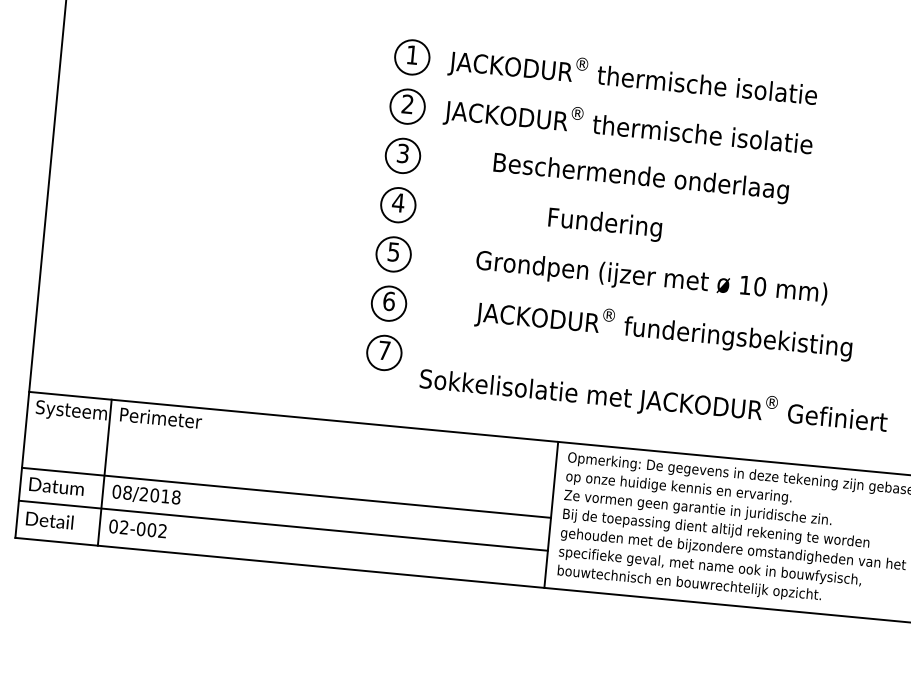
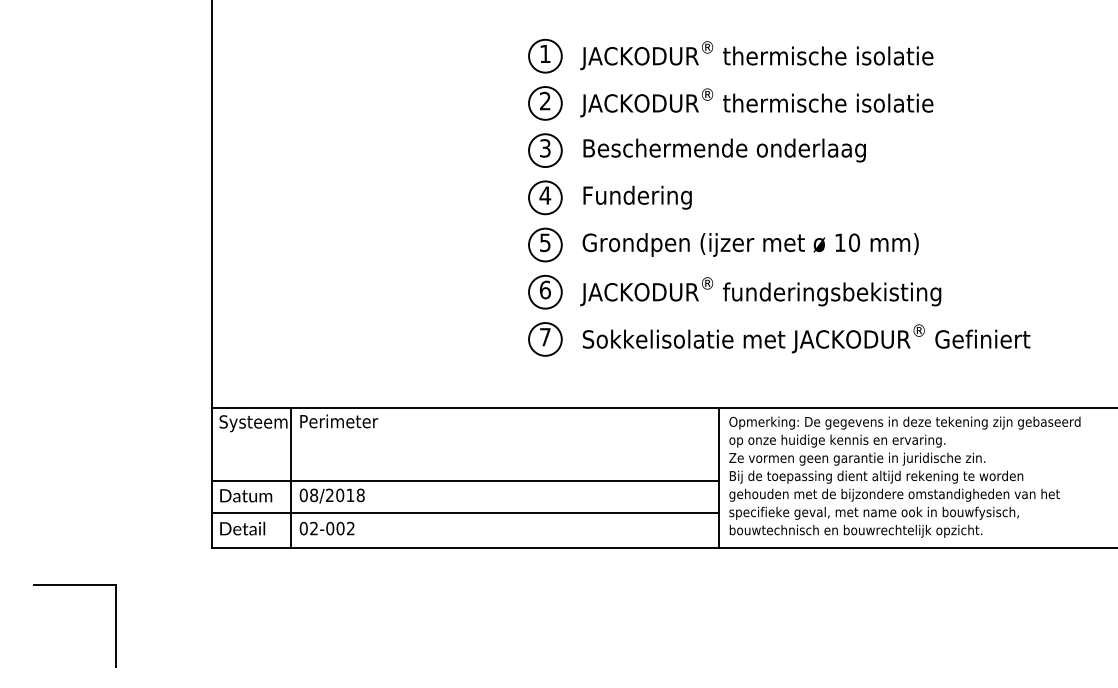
text: (640, 178) -> (724, 150), moved
text: (605, 224) -> (637, 197), moved
text: (651, 278) -> (750, 244), moved
text: (663, 328) -> (760, 291), moved
text: (653, 399) -> (806, 338), moved

